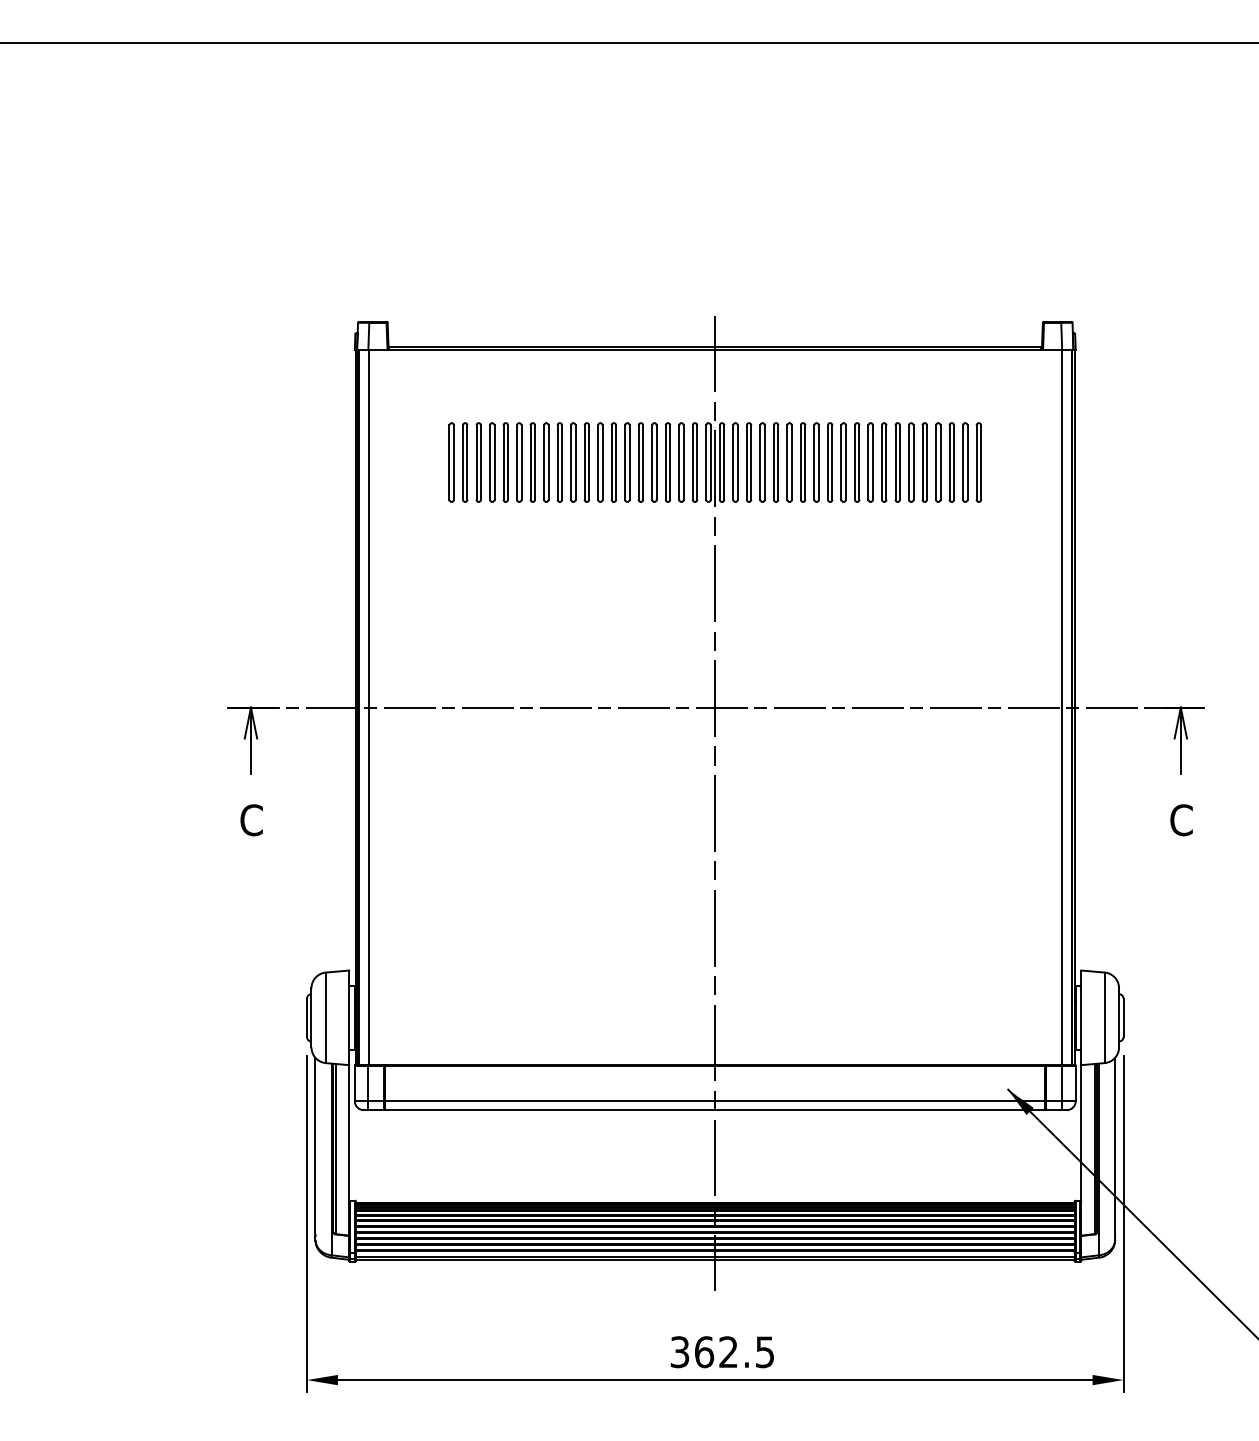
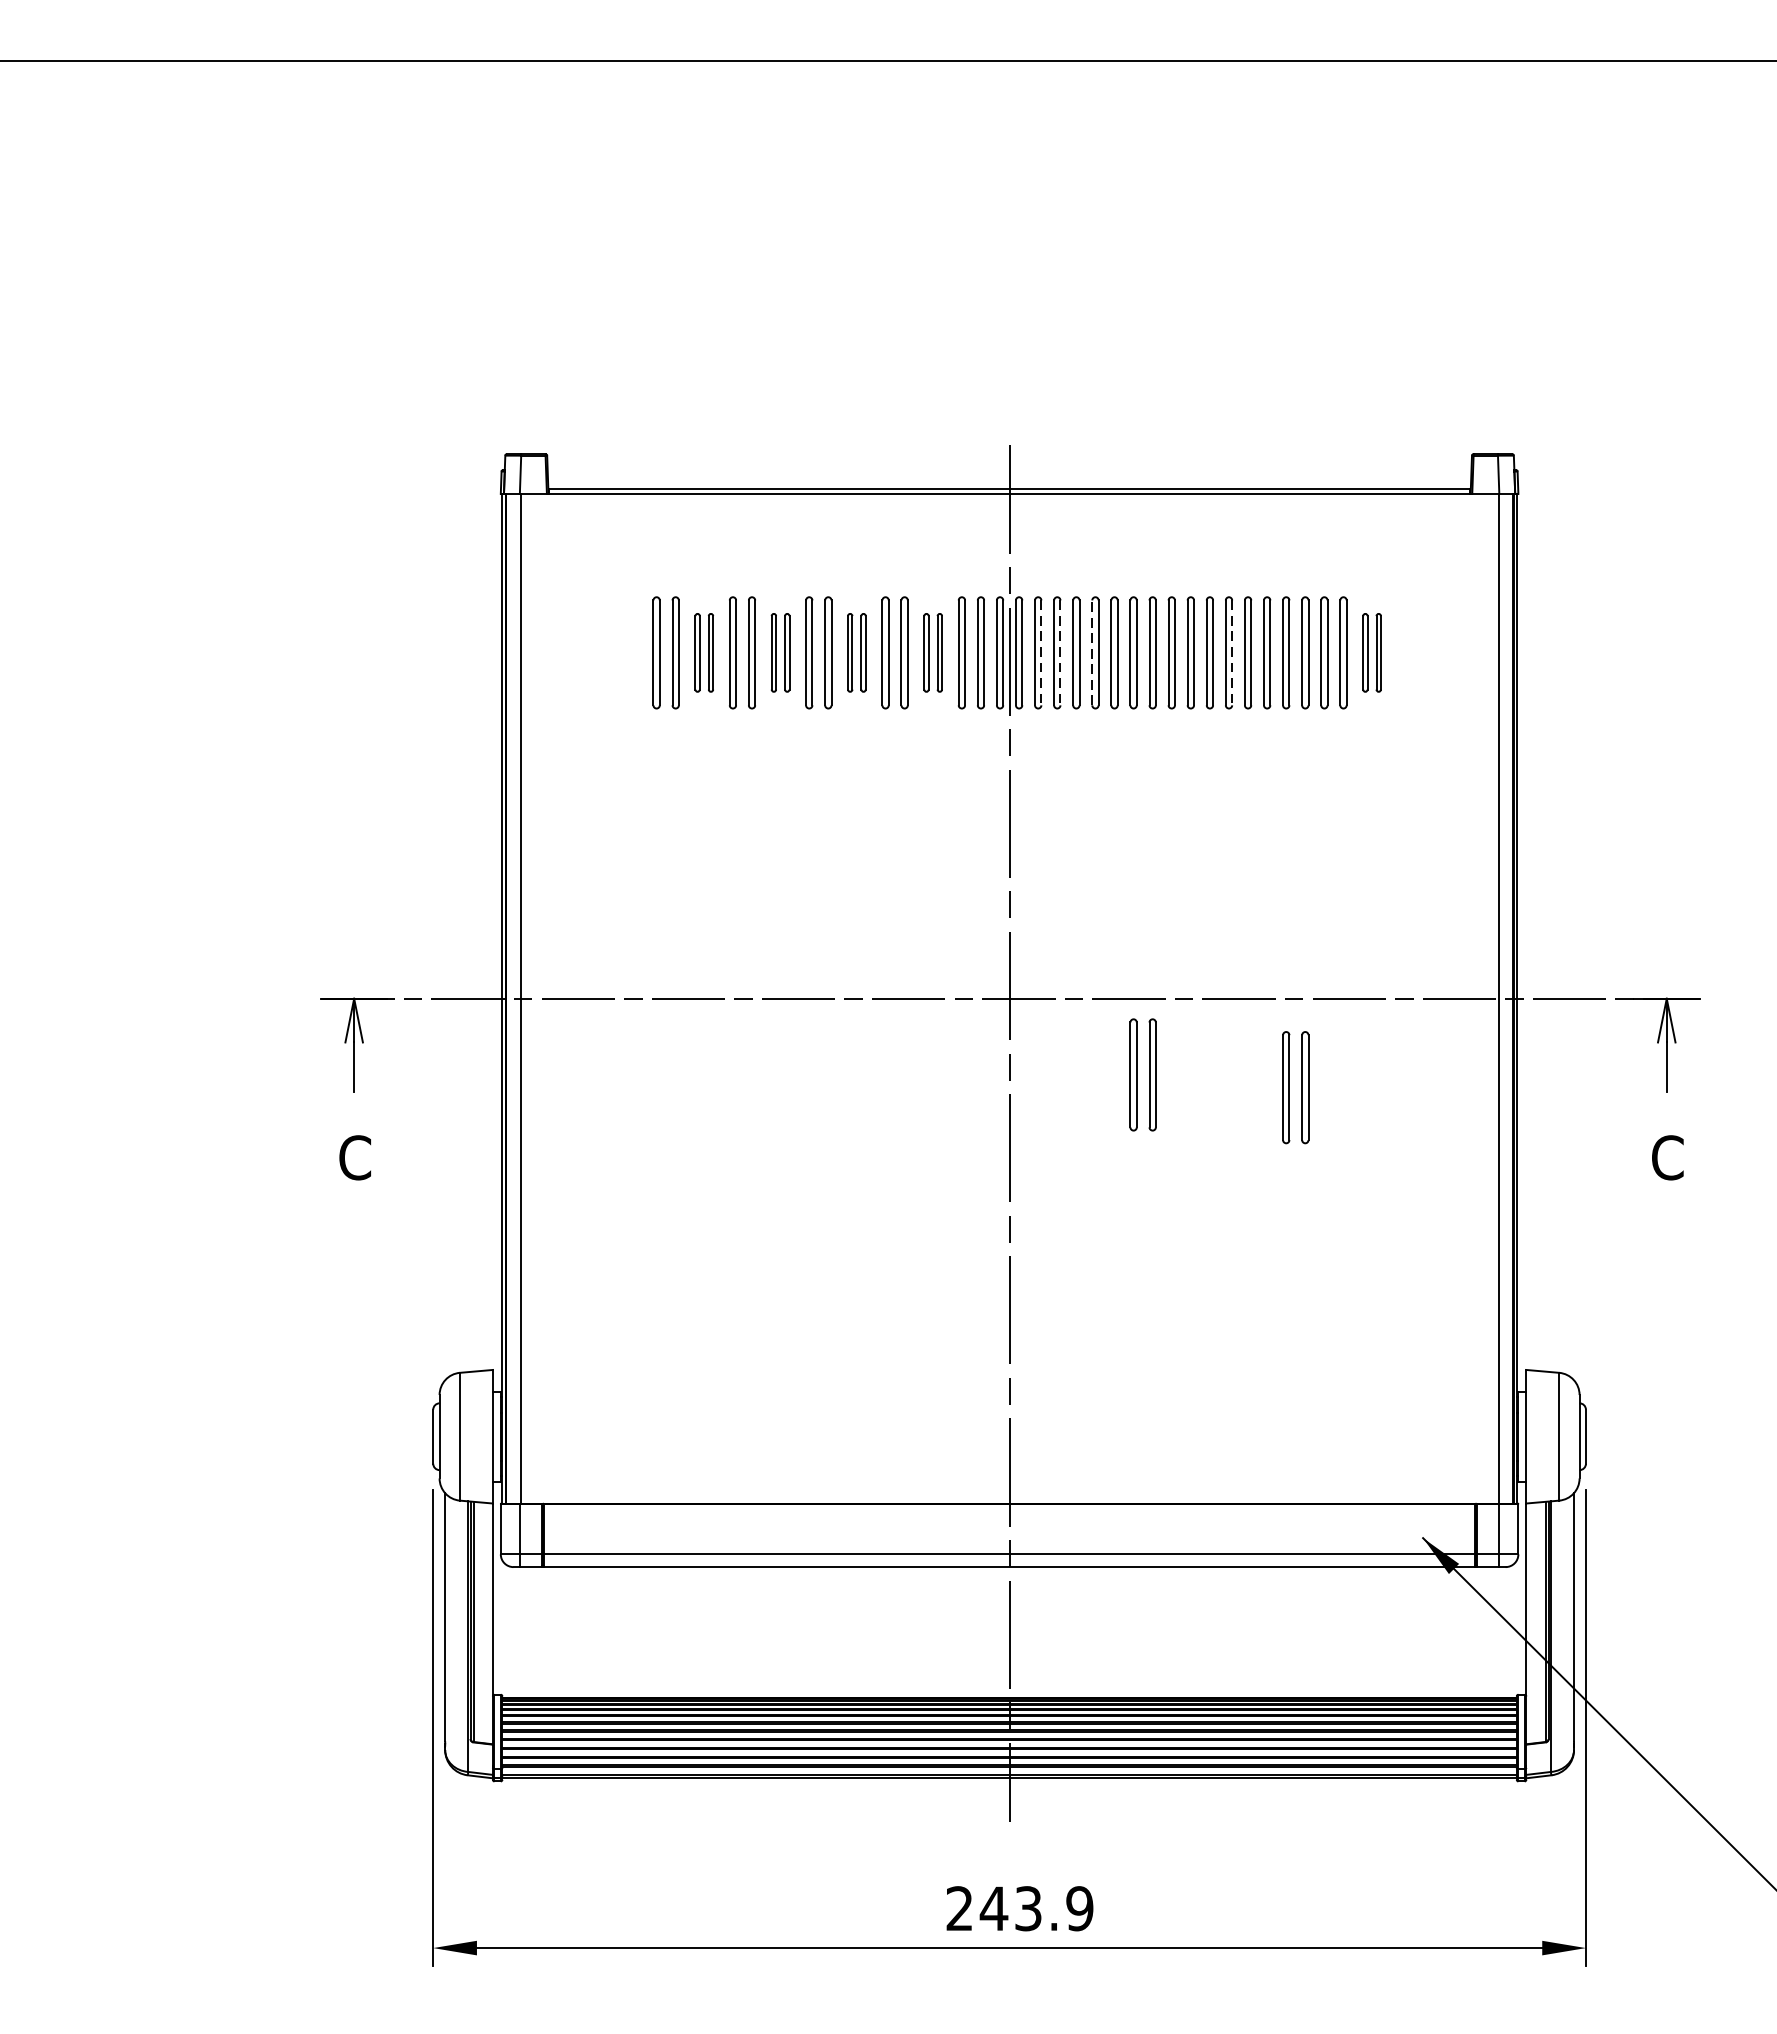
part: (451, 462) -> (637, 652), removed
part: (498, 462) -> (703, 652), size x0.7
part: (552, 462) -> (779, 652), size x0.7
part: (606, 462) -> (856, 652), size x0.7
part: (660, 462) -> (932, 652), size x0.7
line: (773, 462) -> (1091, 652), solid -> dashed
part: (971, 462) -> (1371, 652), size x0.7
line: (737, 463) -> (1040, 654), solid -> dashed
line: (751, 463) -> (1060, 654), solid -> dashed
line: (872, 463) -> (1231, 654), solid -> dashed
part: (809, 761) -> (1142, 1074), added
part: (917, 770) -> (1295, 1087), added
text: (722, 1352) -> (1019, 1909), 362.5 -> 243.9

